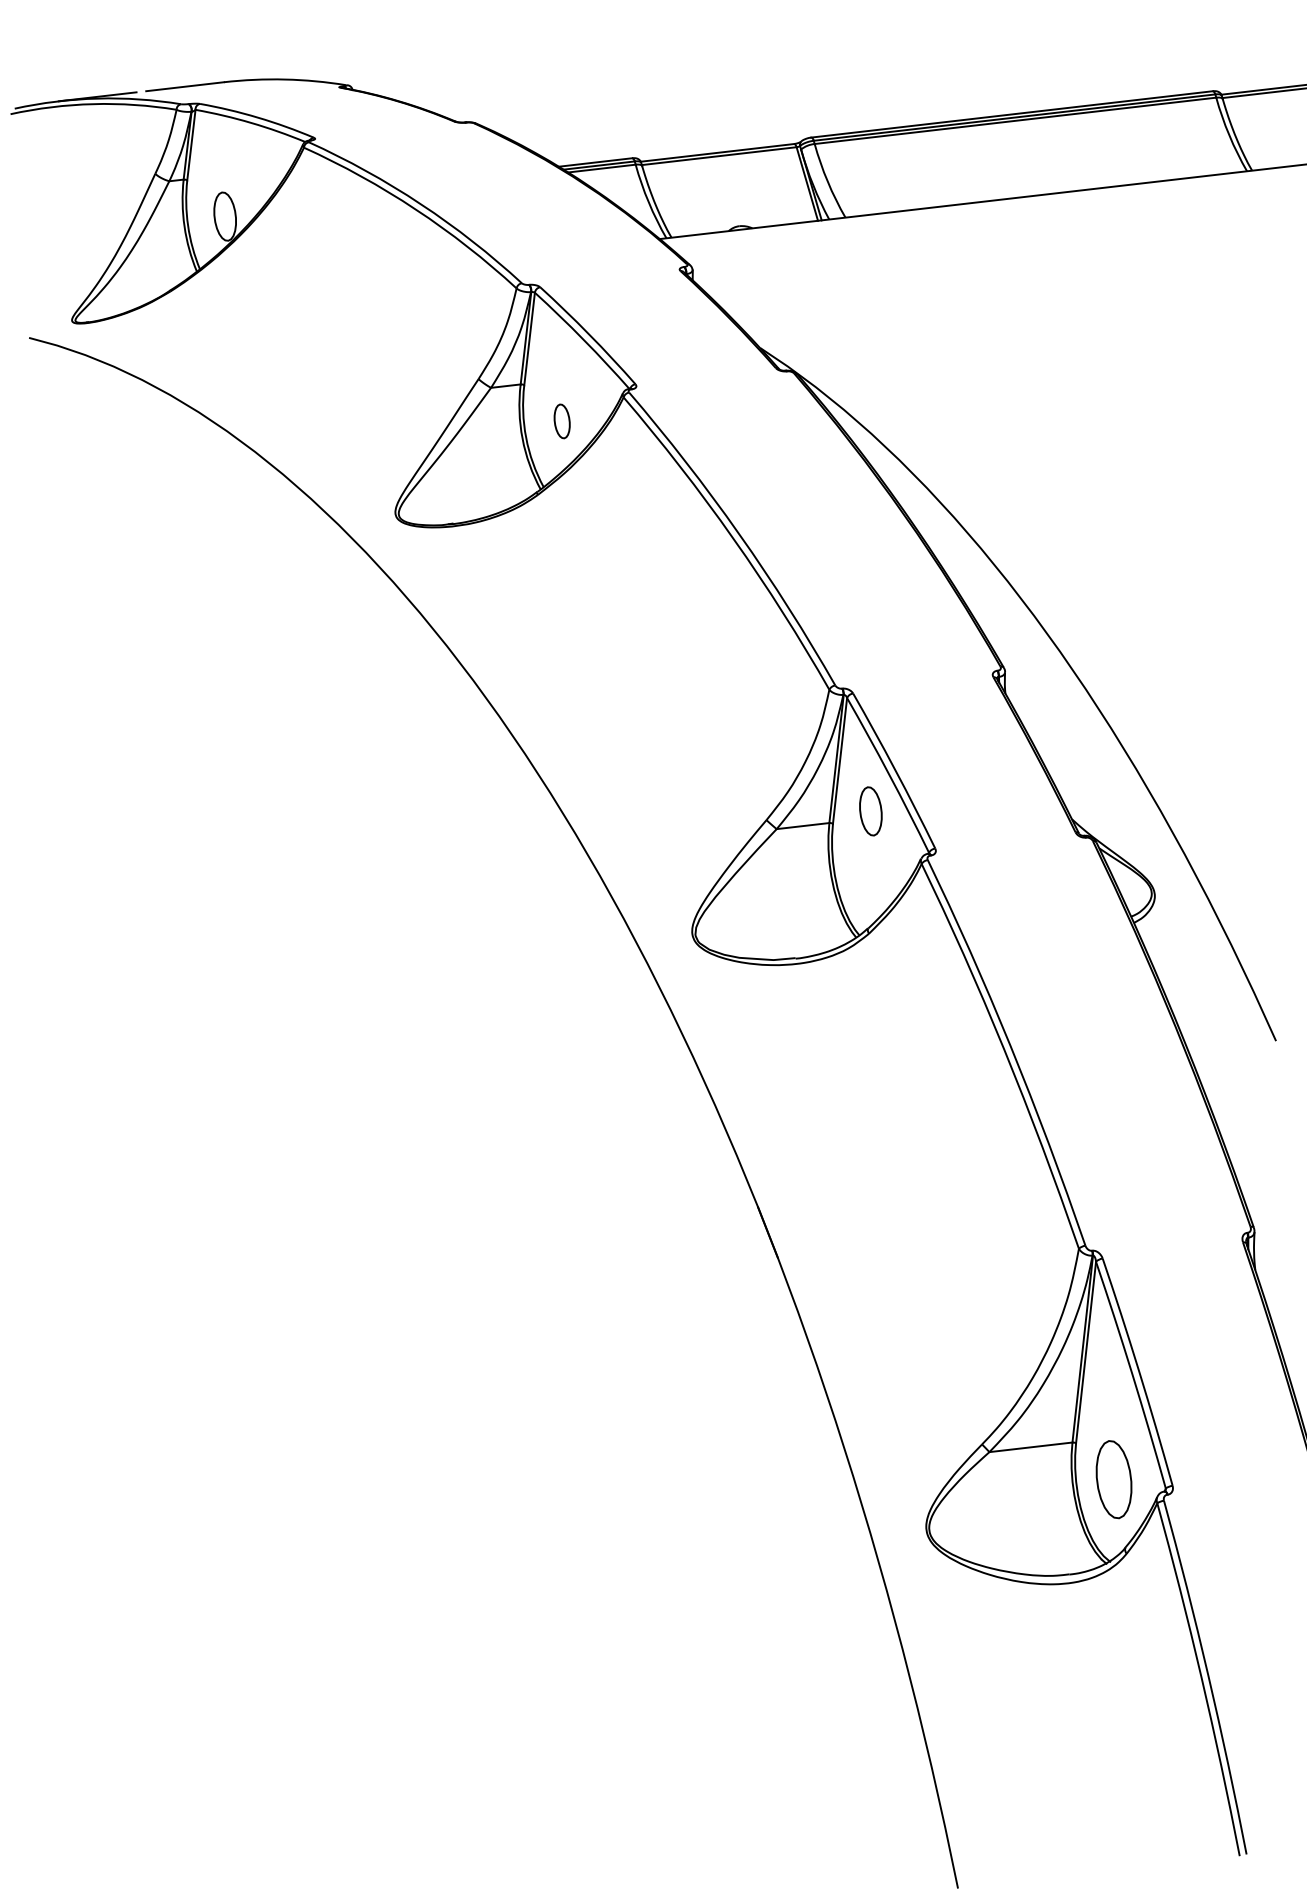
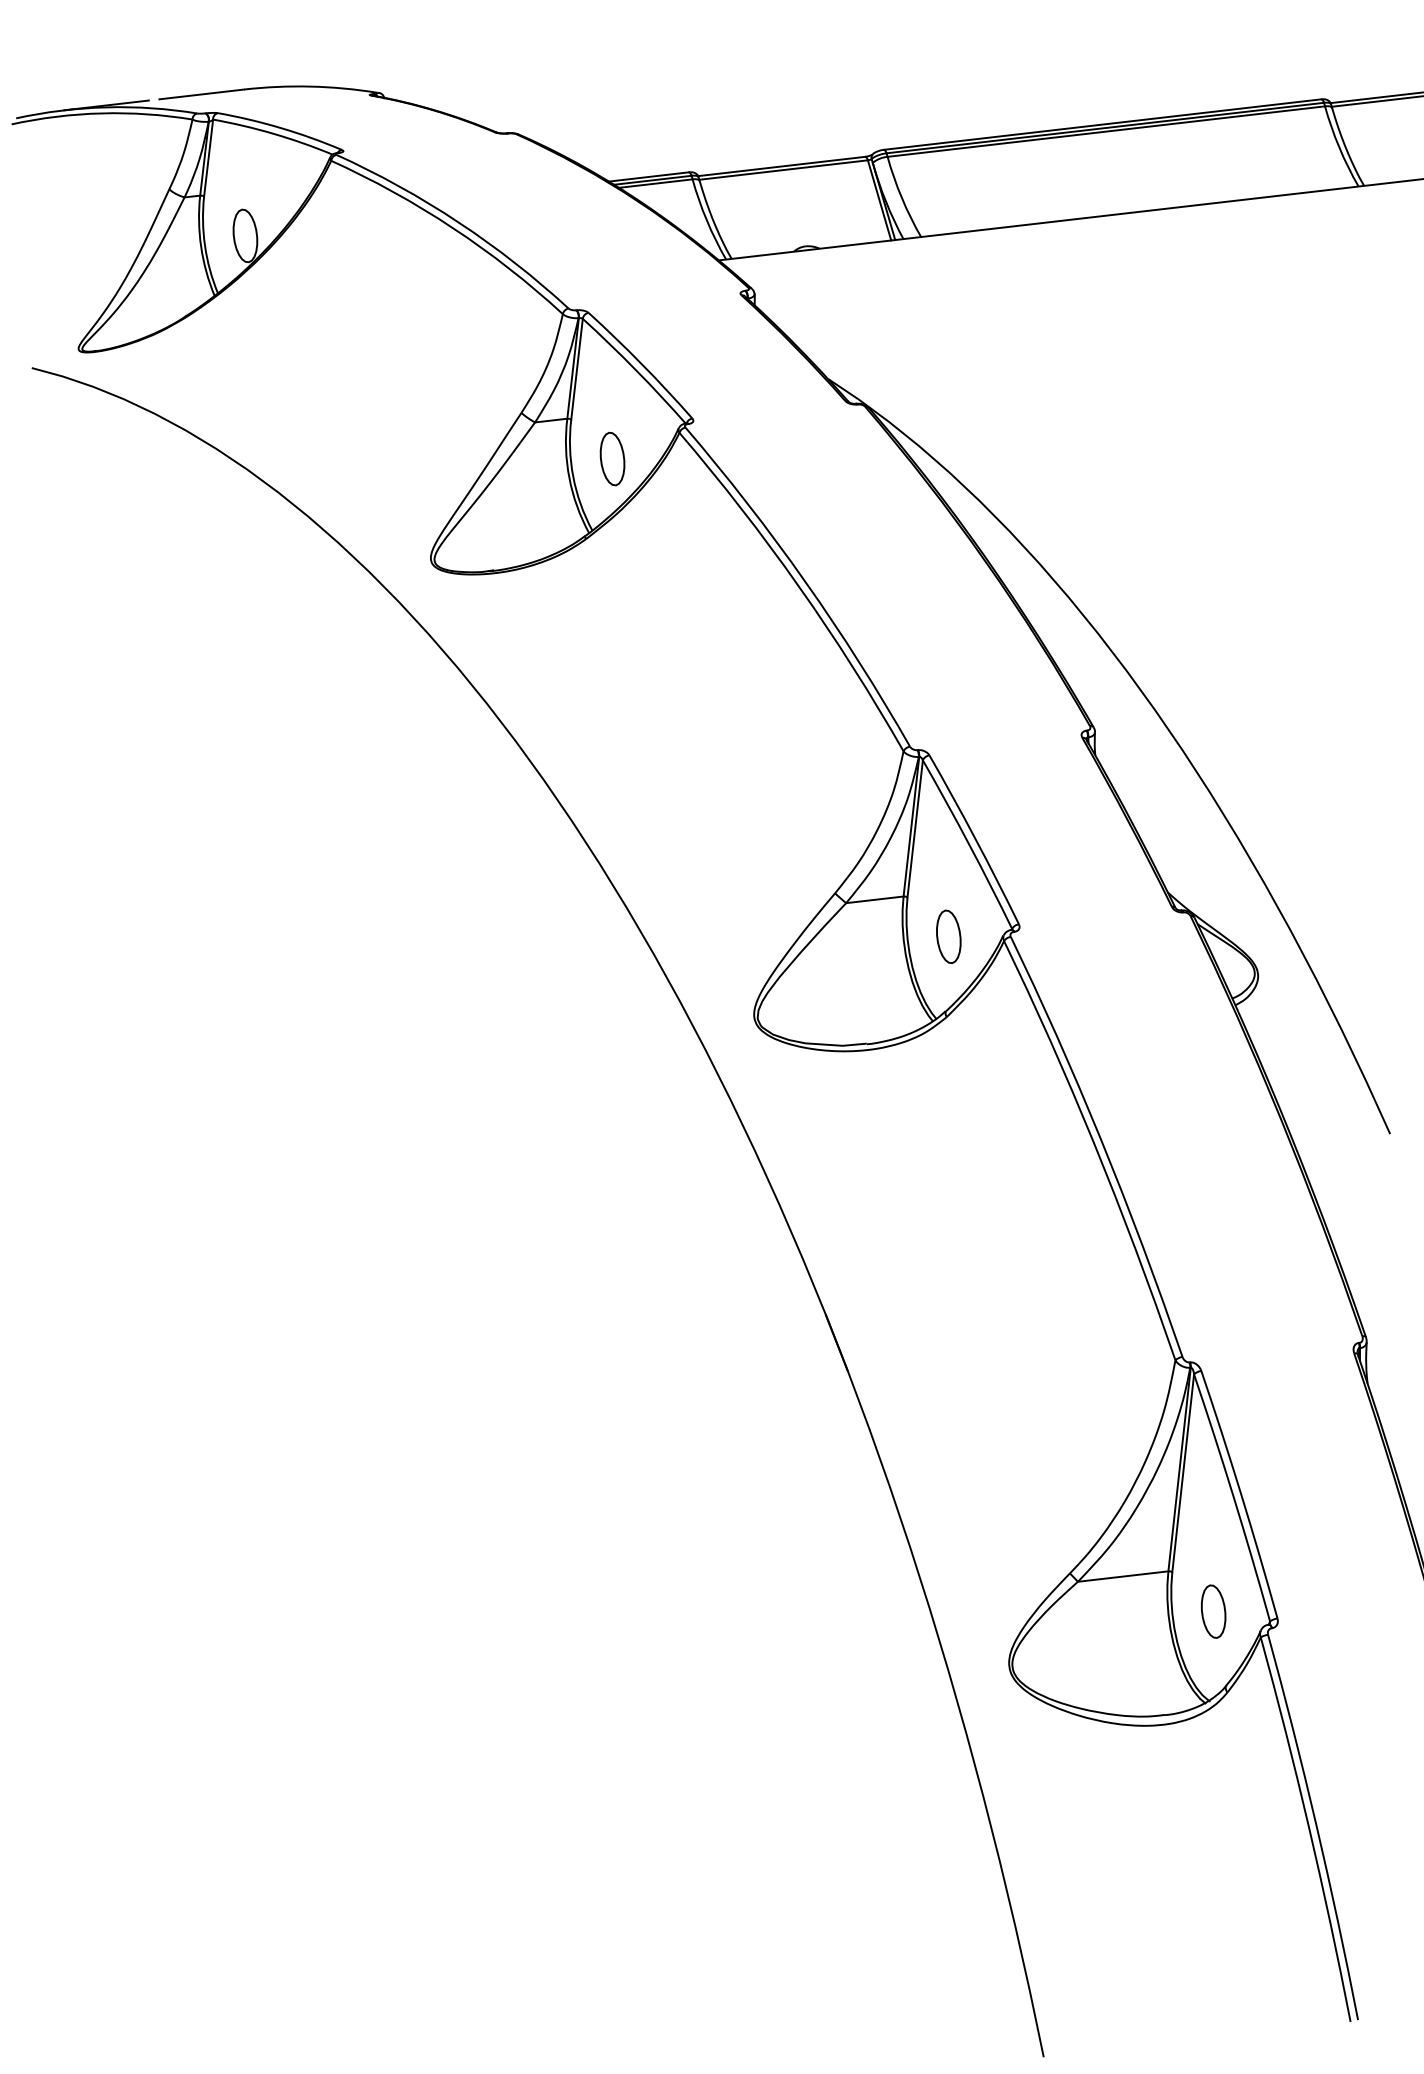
part: (562, 420) -> (612, 458), size x1.43
part: (870, 811) -> (948, 936), moved
part: (1113, 1479) -> (1213, 1611), size x0.62

